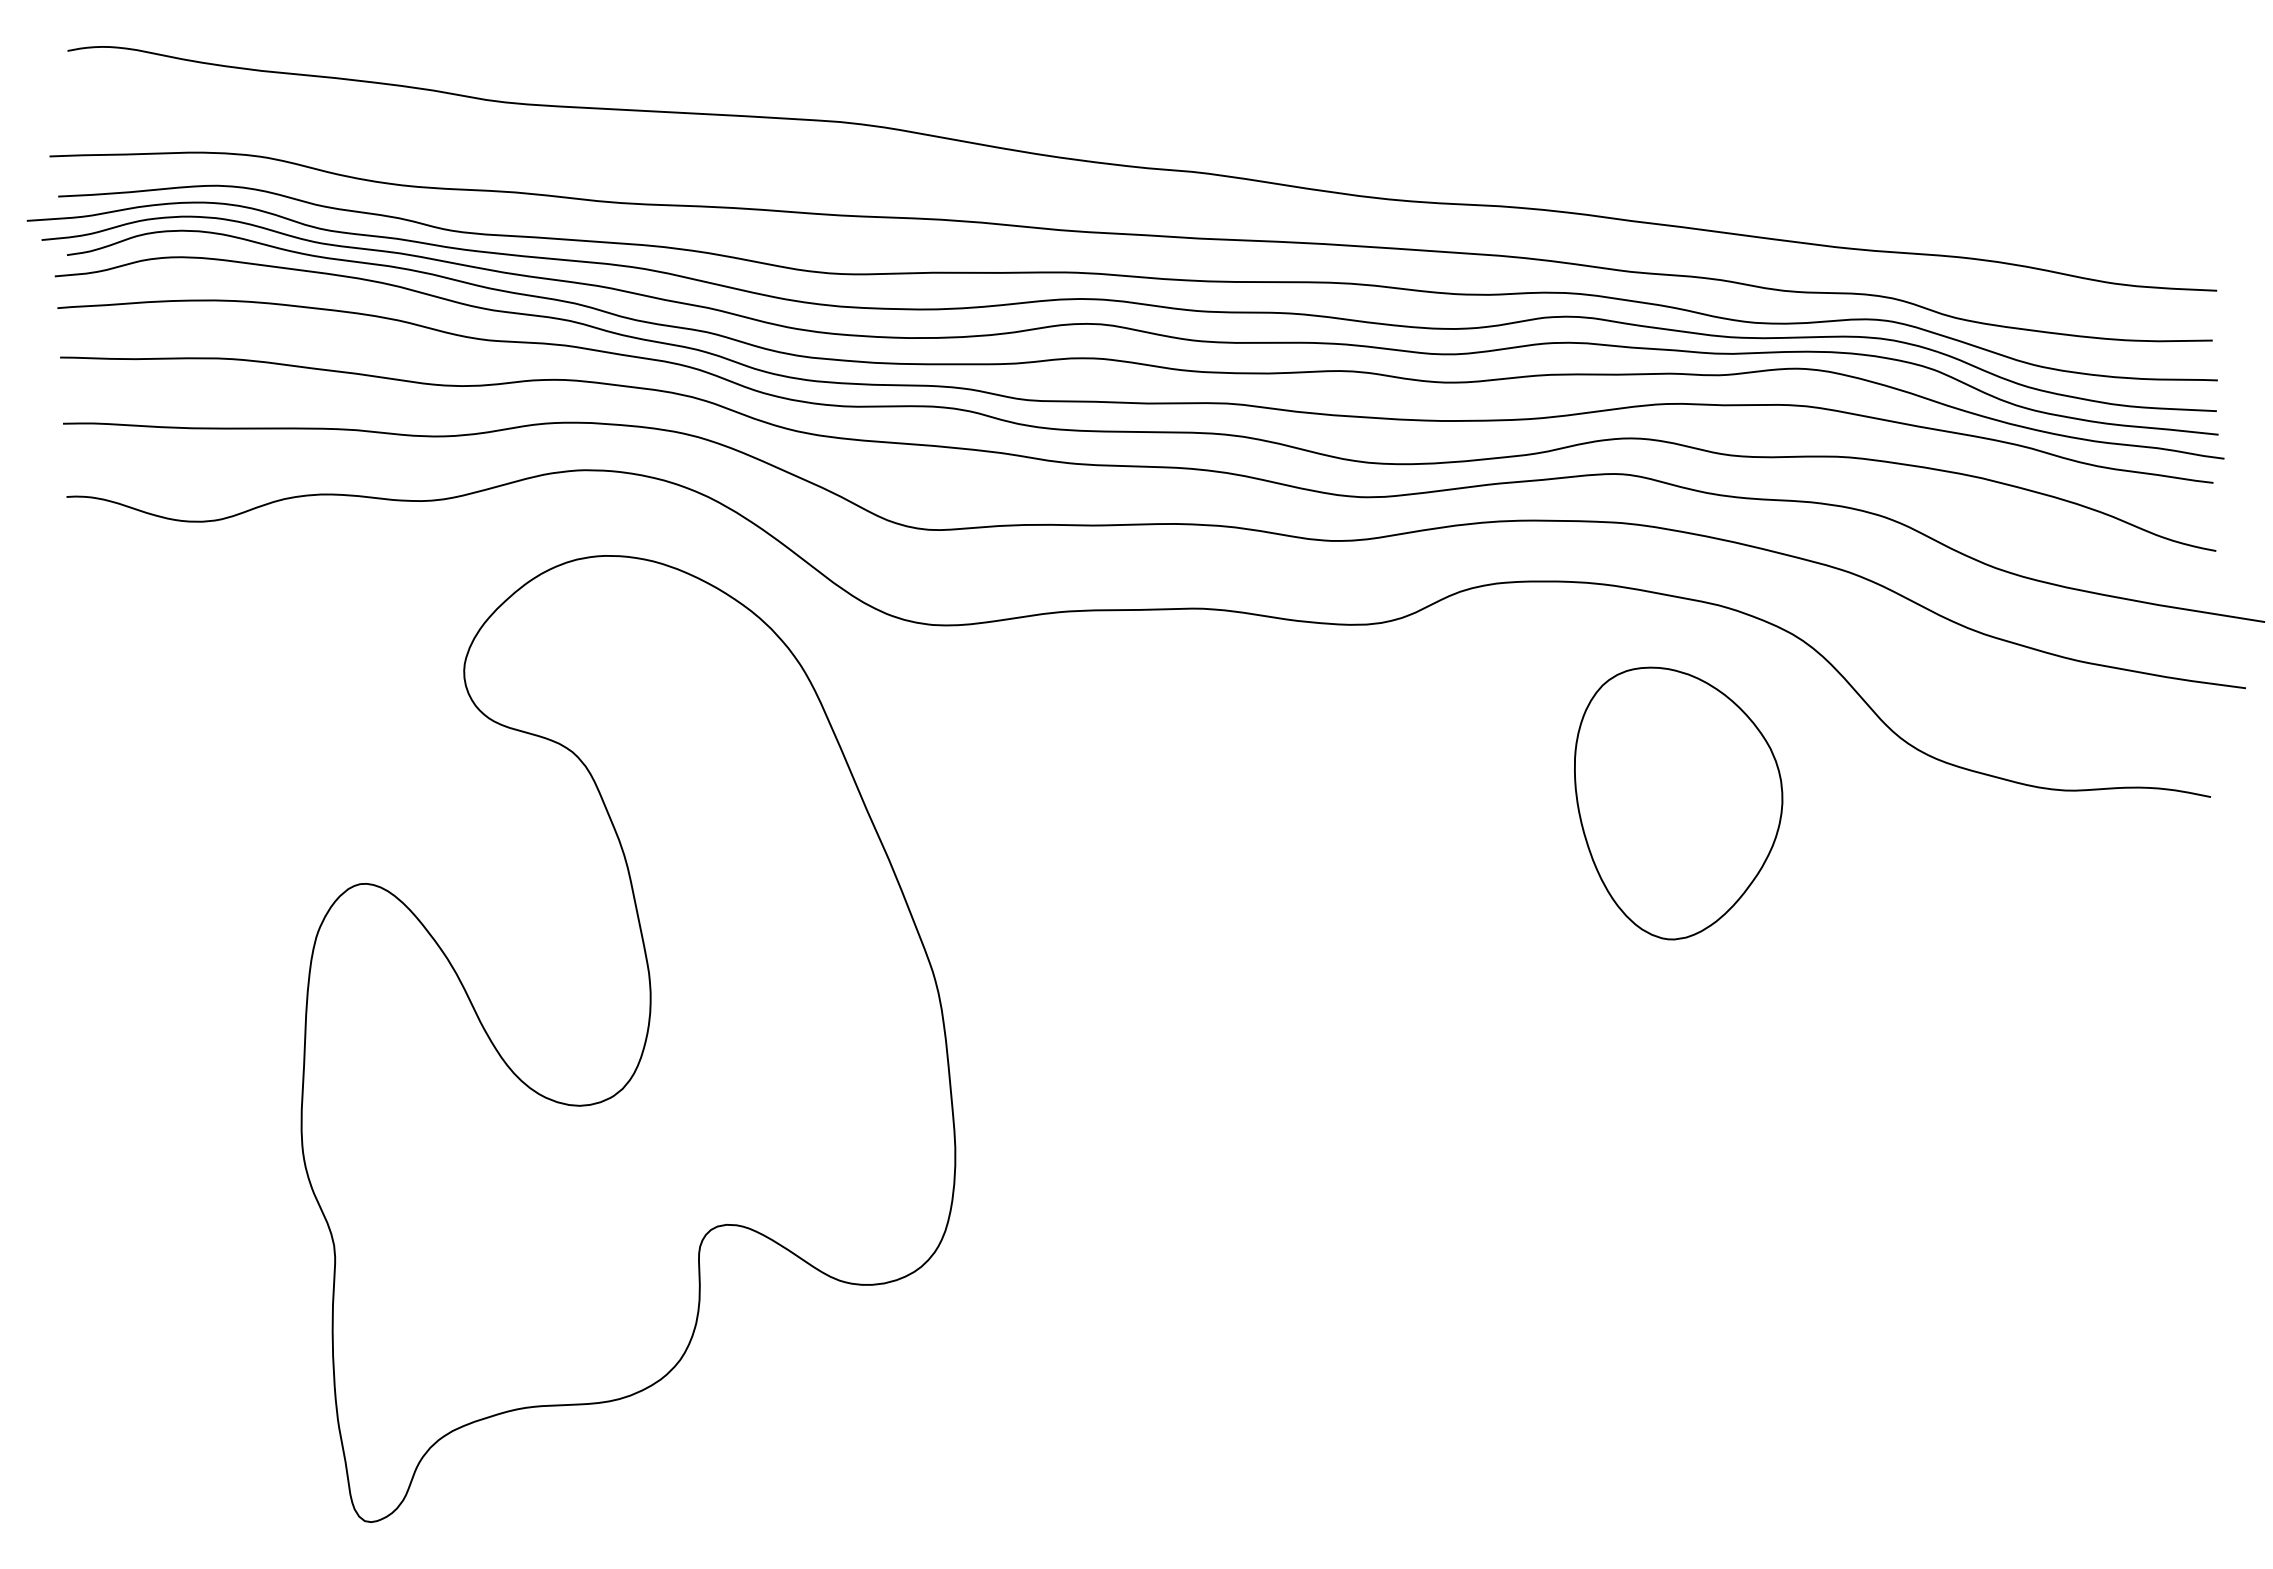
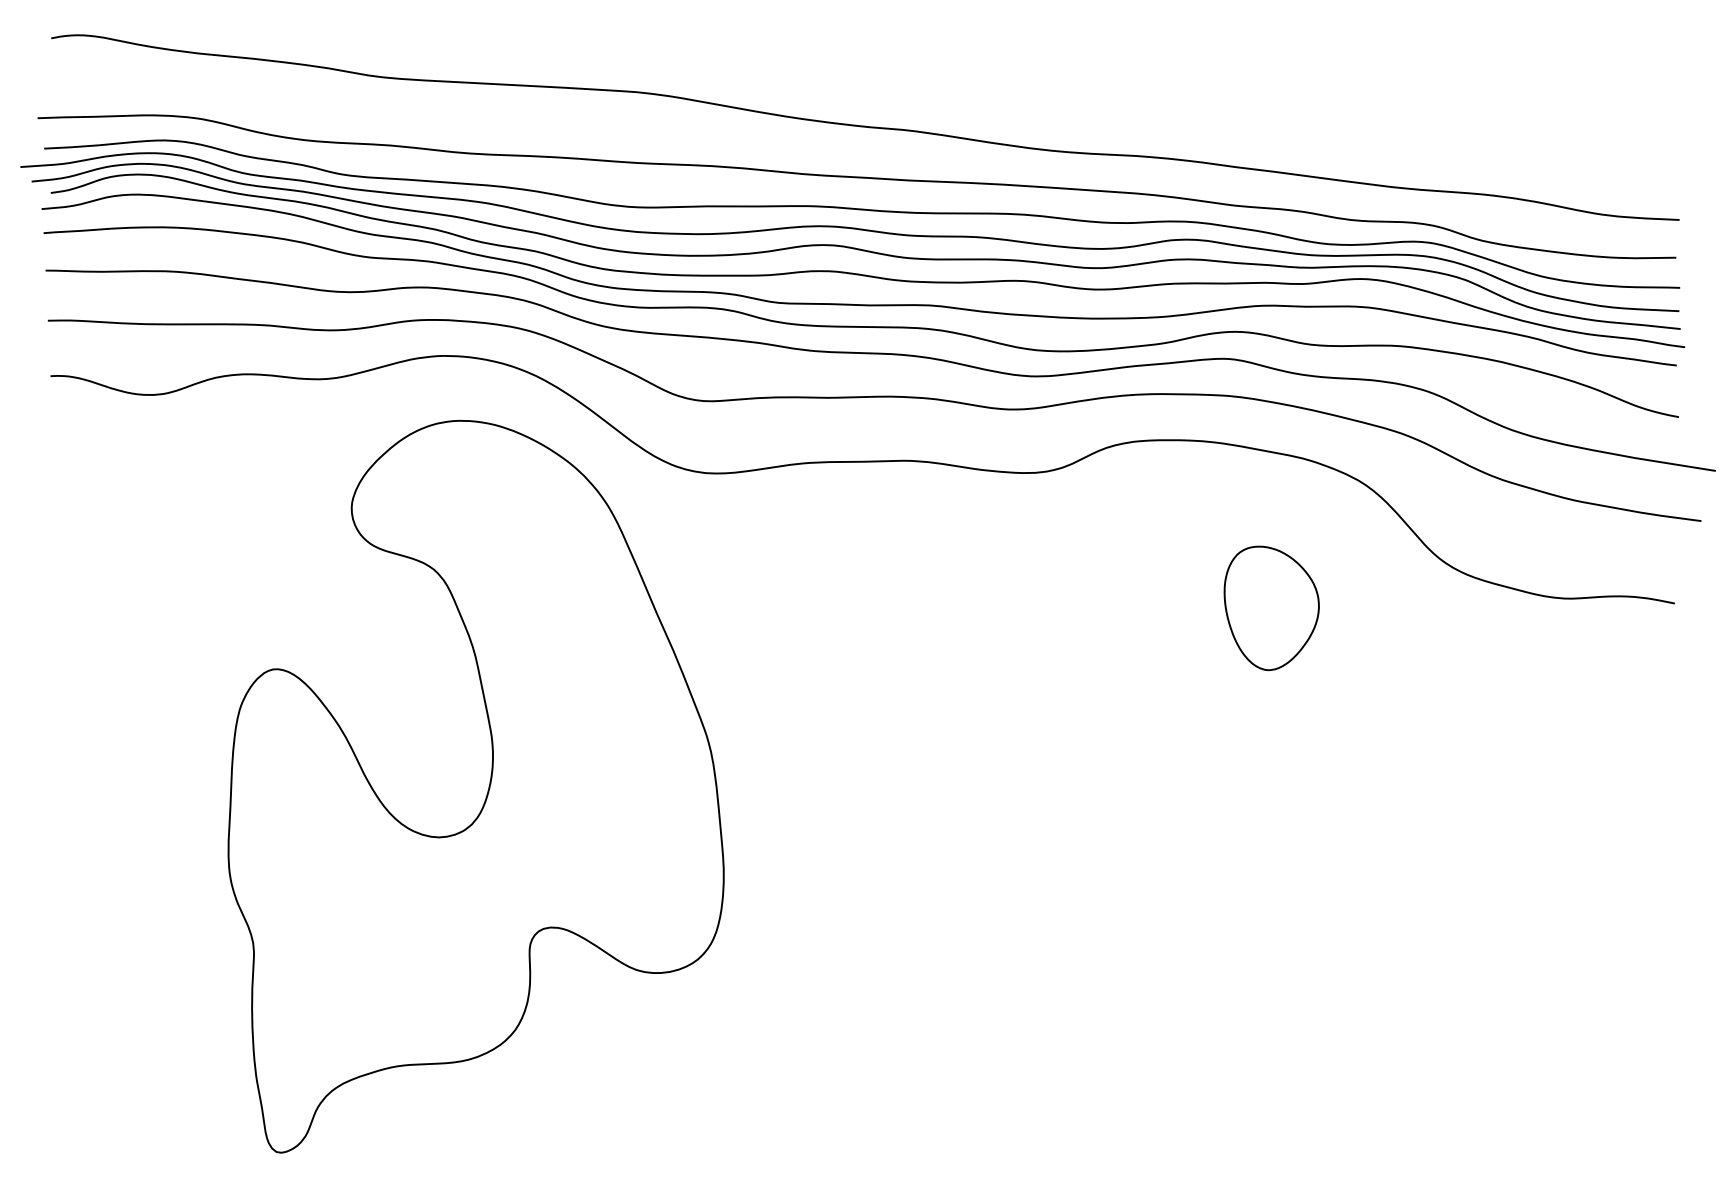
part: (1678, 803) -> (1271, 608), size x0.6

